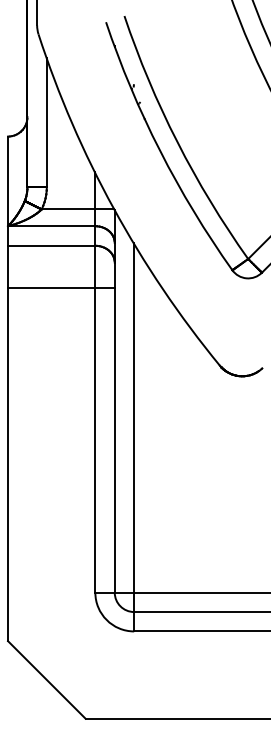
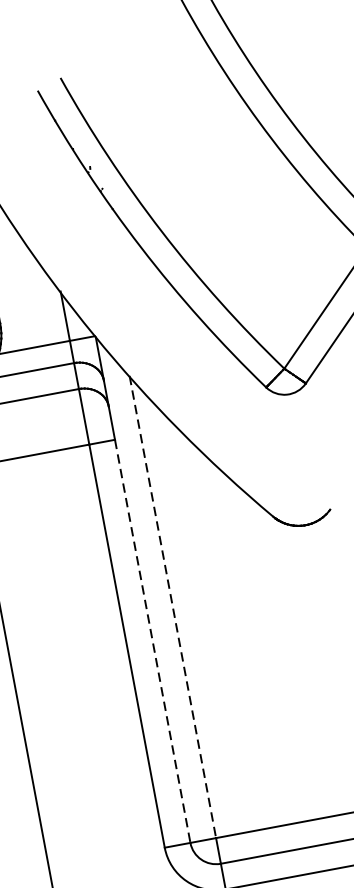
line: (134, 417) -> (173, 606), solid -> dashed
line: (114, 440) -> (152, 641), solid -> dashed

